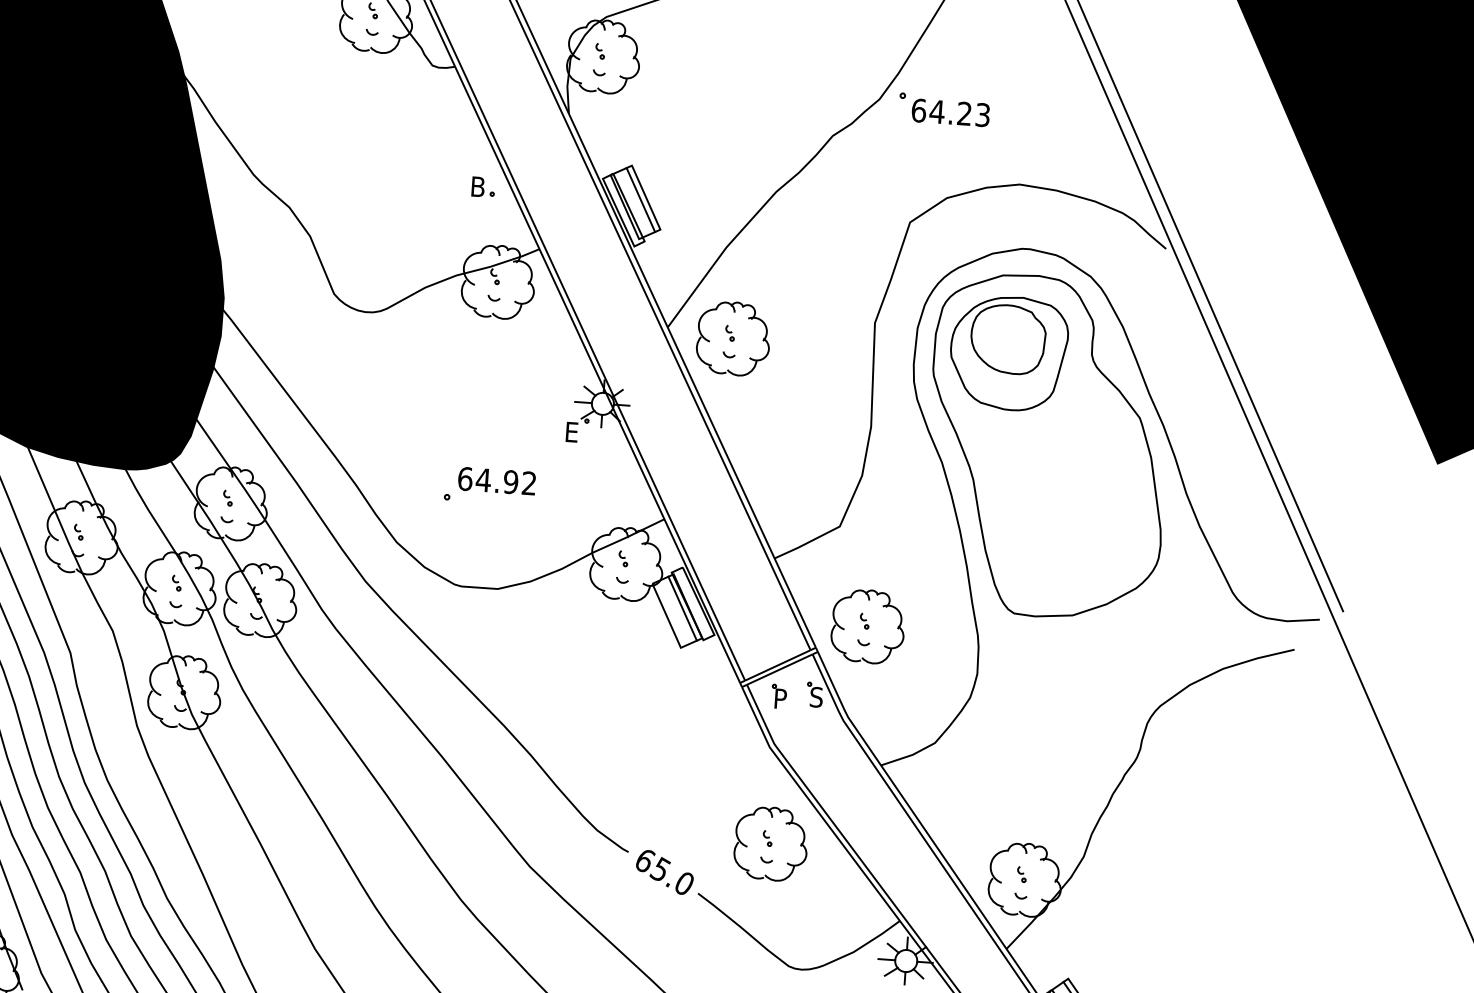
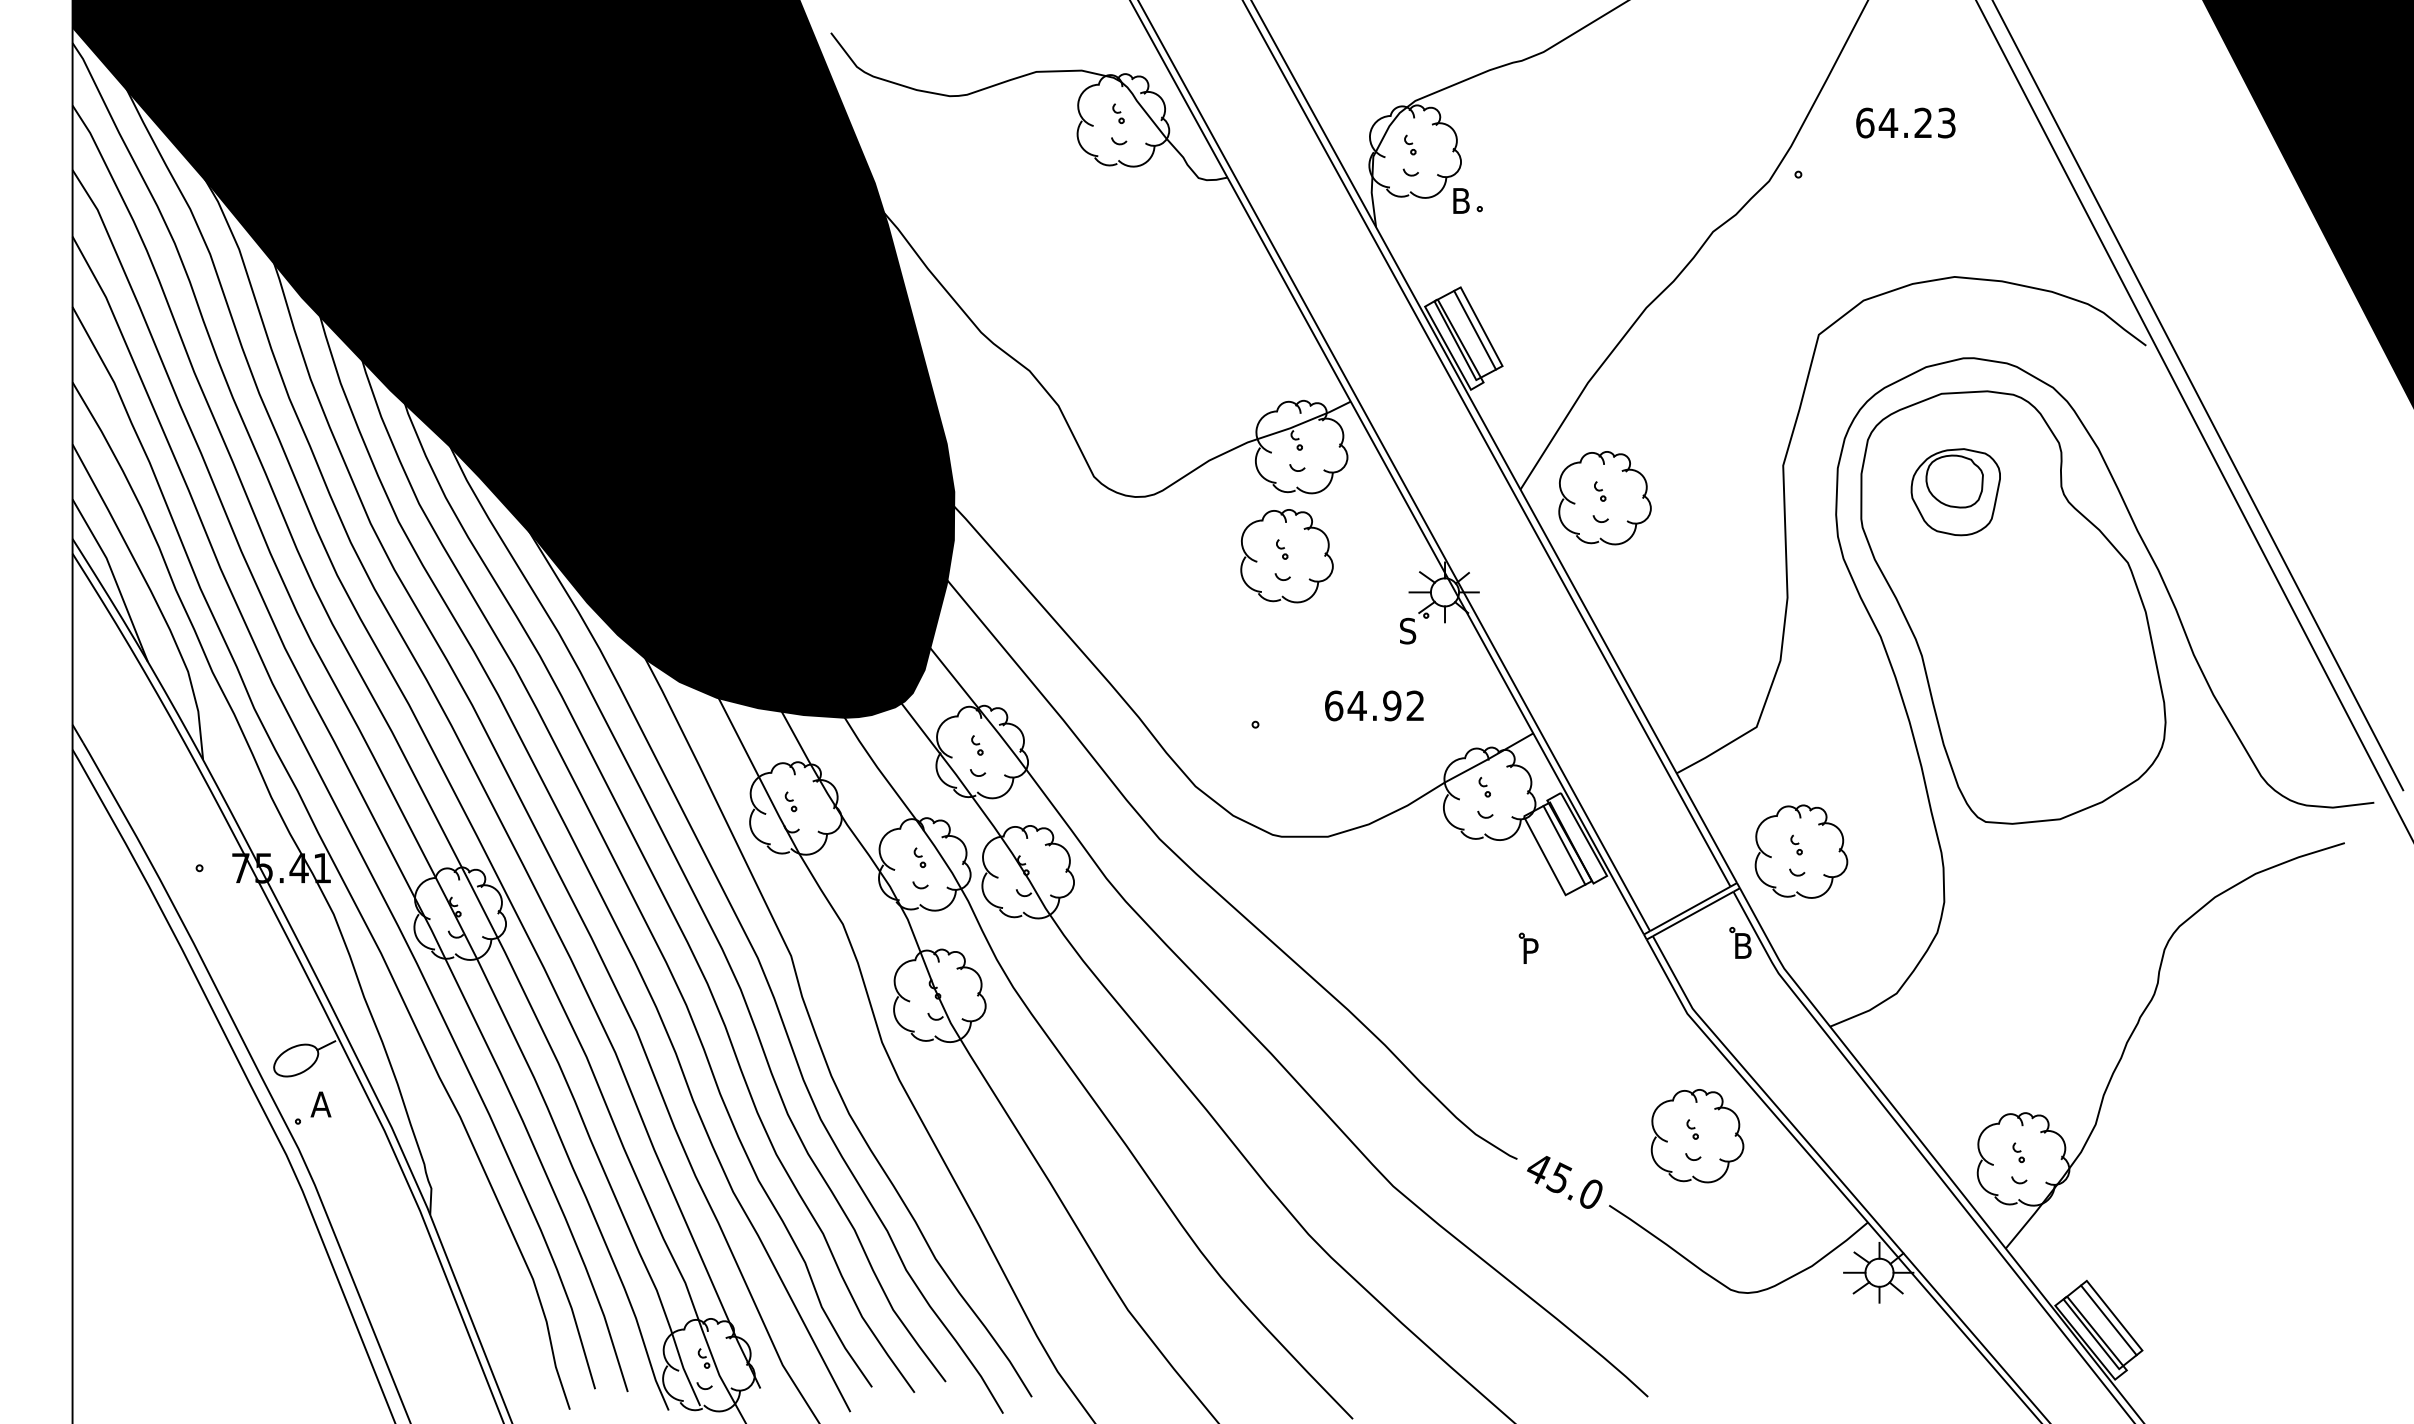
text: (950, 112) -> (1905, 122), moved
part: (483, 186) -> (1467, 200), moved
part: (1008, 352) -> (1955, 491), size x0.6
part: (480, 367) -> (1286, 556), added
text: (572, 431) -> (1408, 630), E -> S
text: (497, 480) -> (1374, 705), moved
part: (779, 695) -> (1528, 947), moved
text: (816, 696) -> (1742, 945), S -> B
text: (645, 861) -> (1539, 1169), 65.0 -> 45.0

